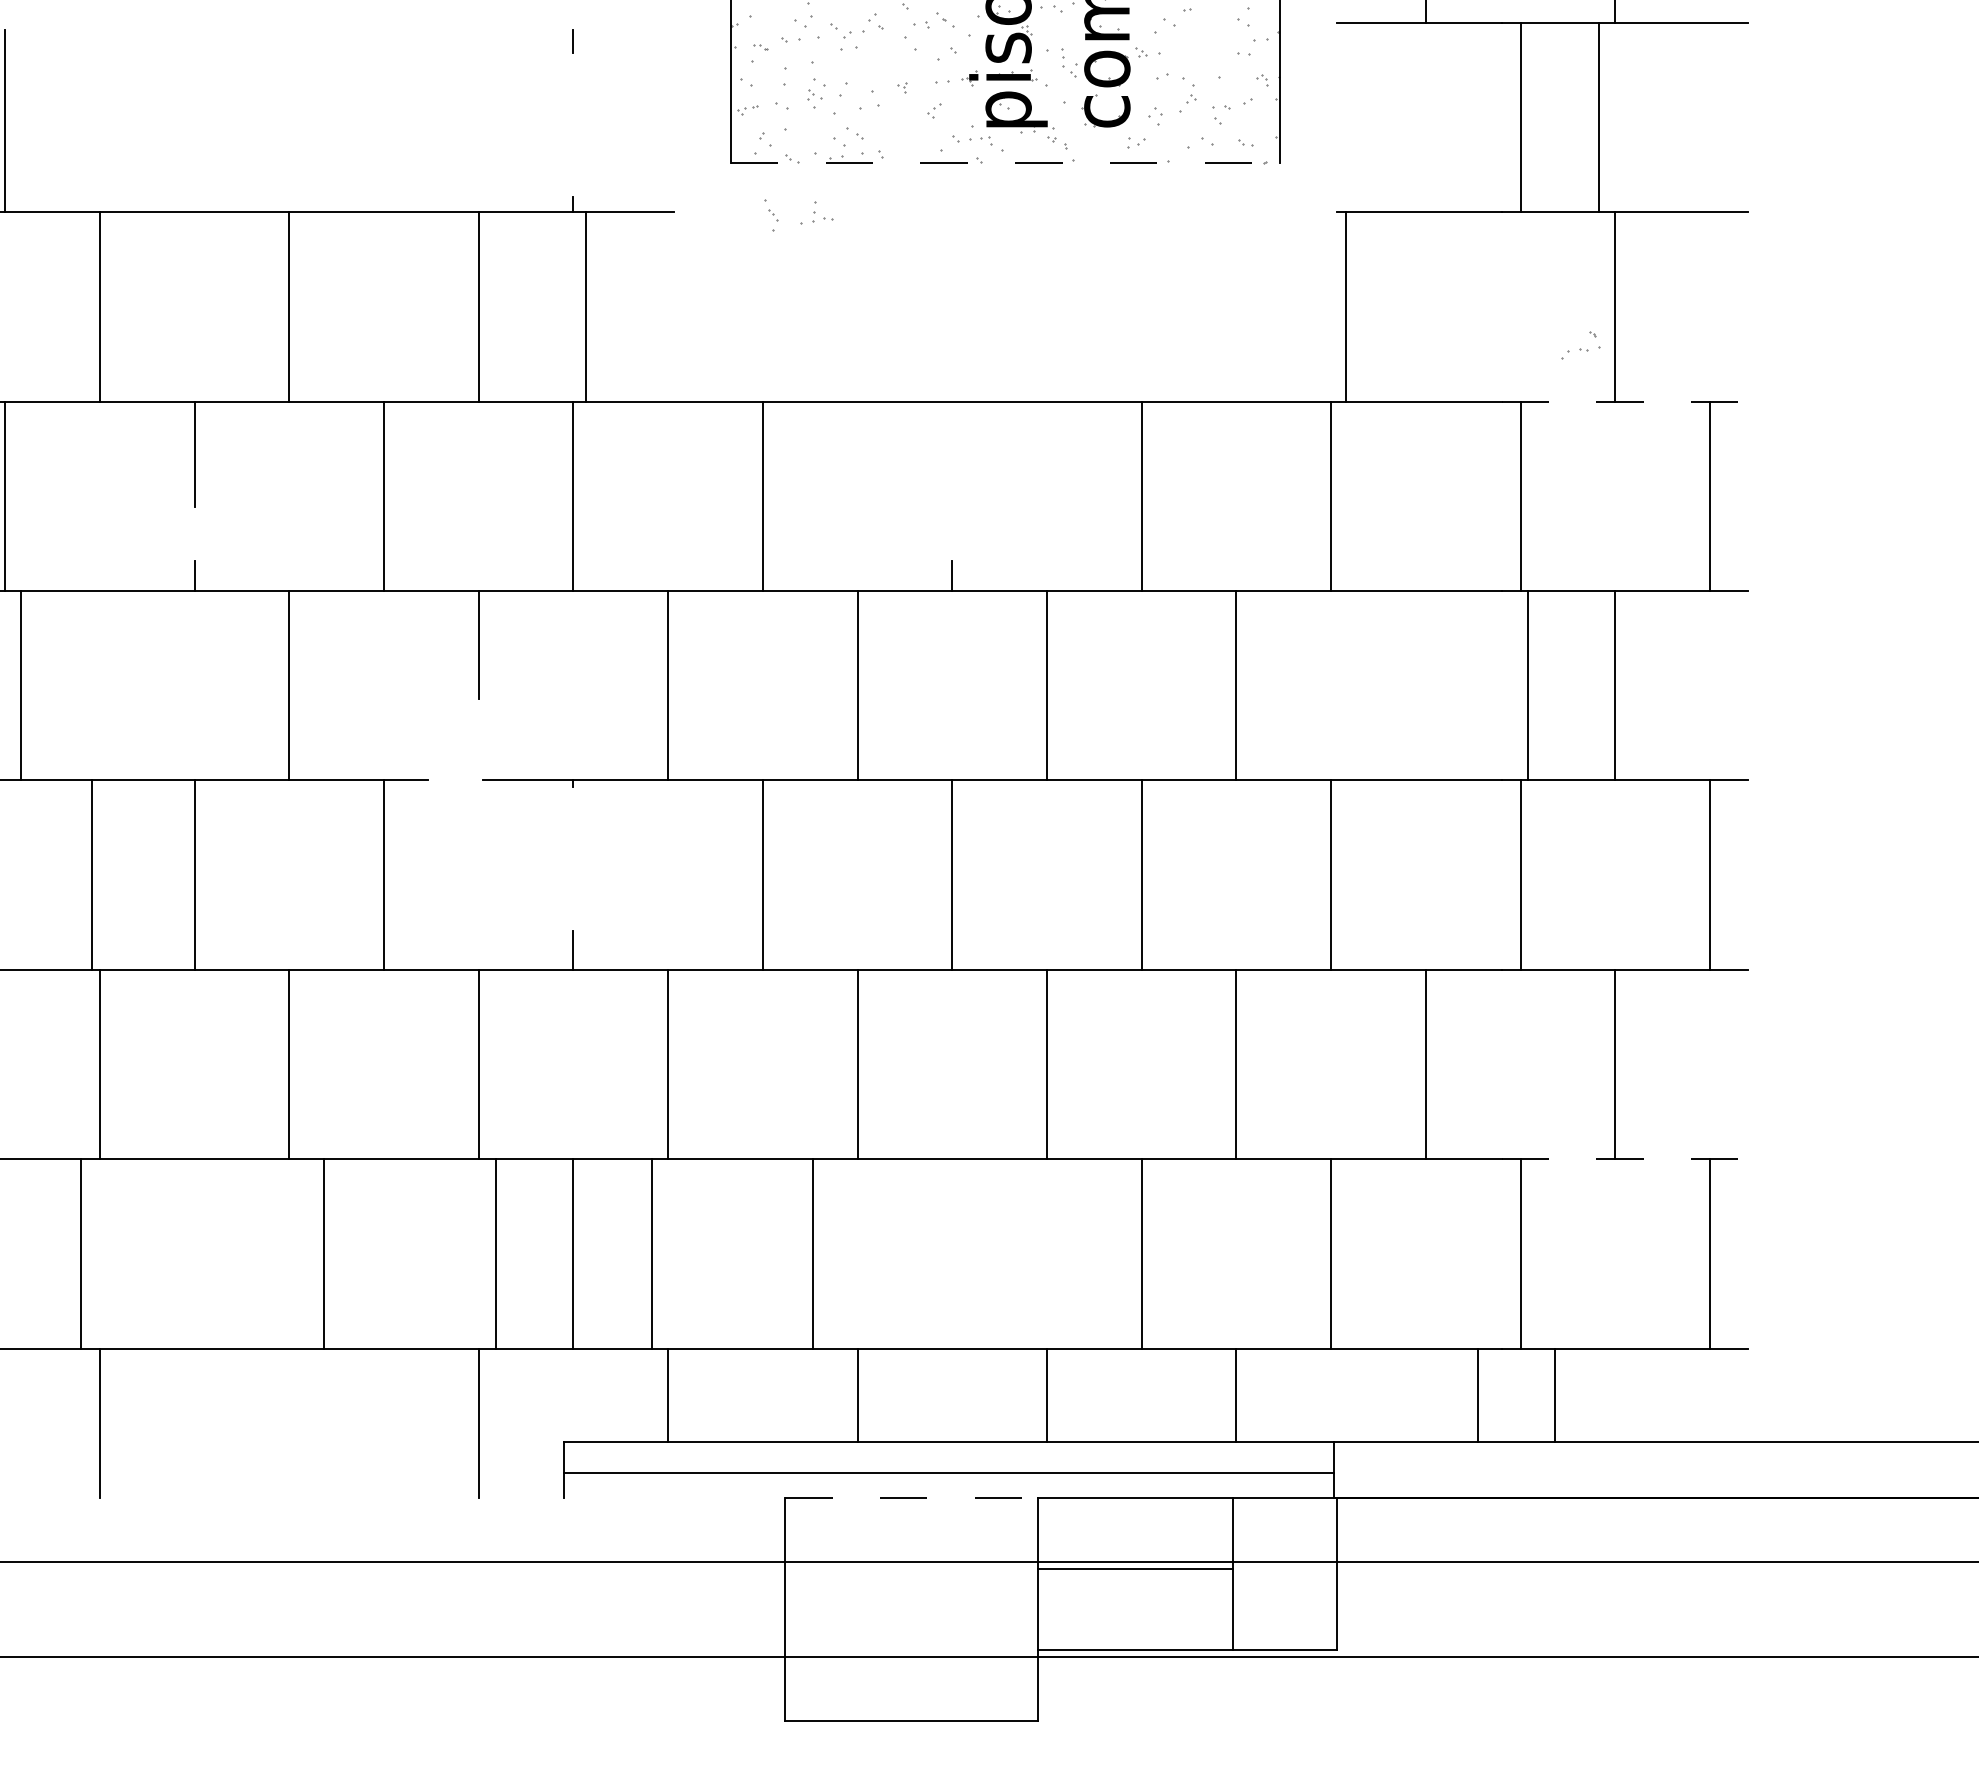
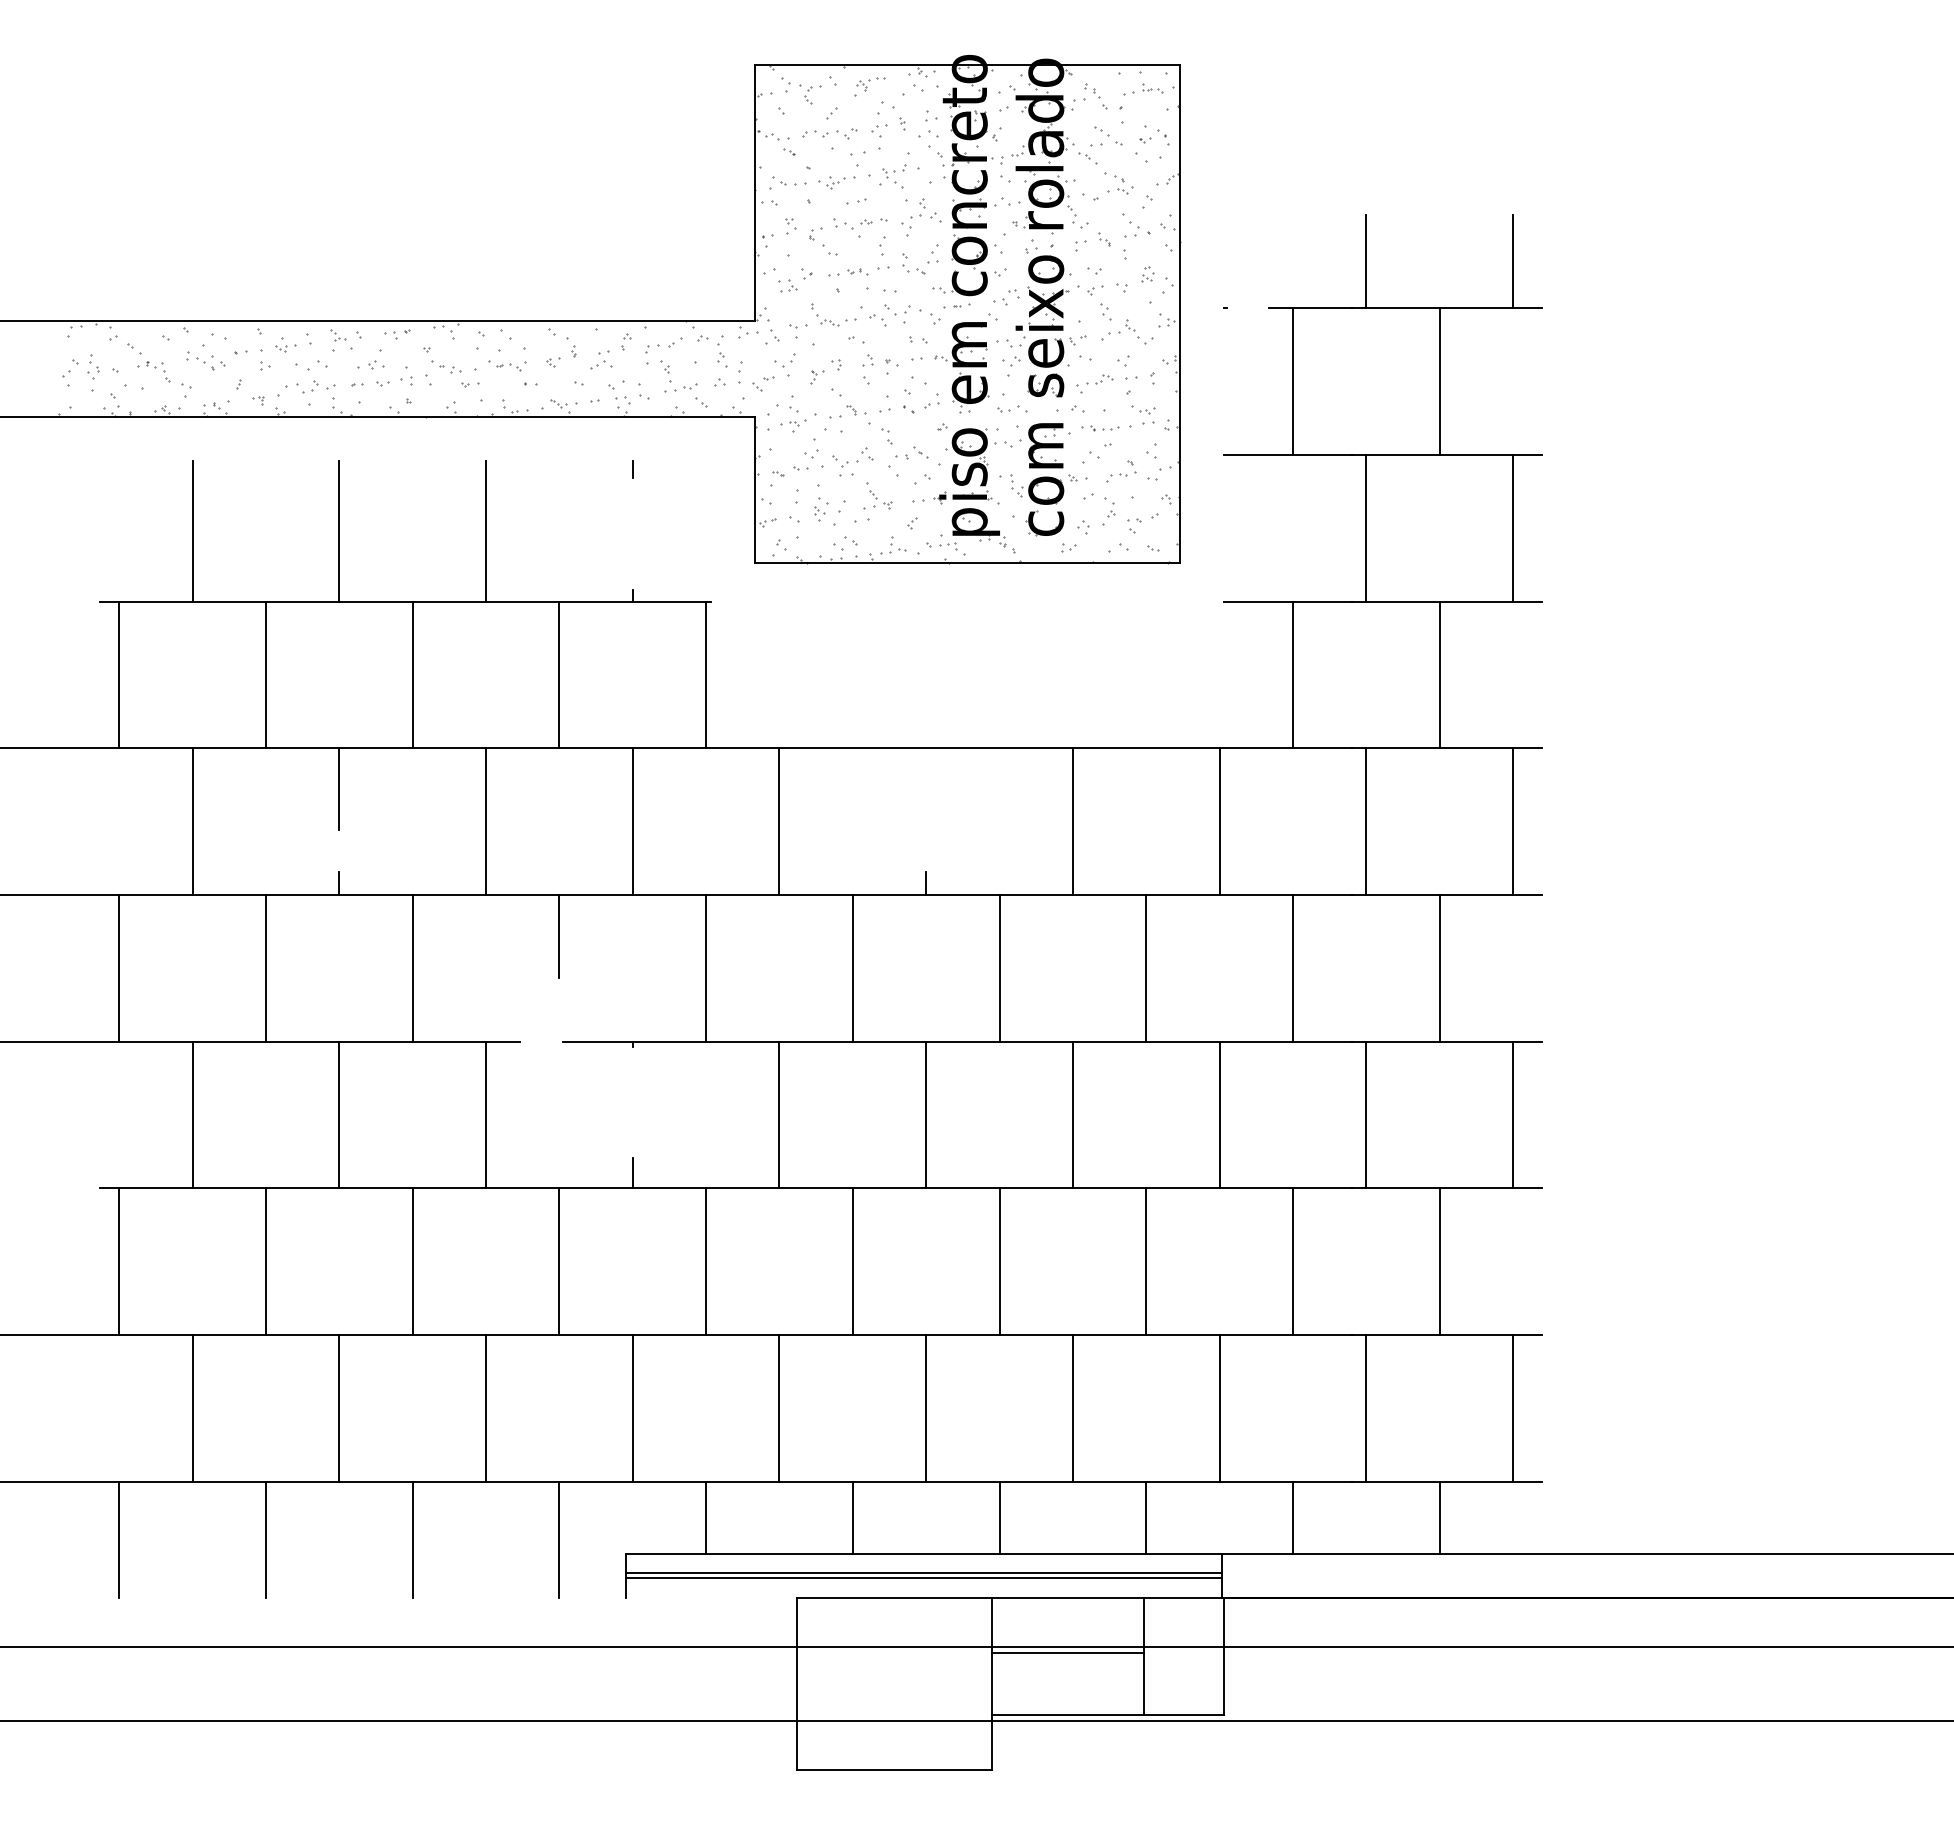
line: (1598, 116) -> (1512, 527), moved
line: (194, 120) -> (339, 530), added
line: (384, 120) -> (486, 530), added
line: (1005, 163) -> (967, 563), dashed -> solid
part: (817, 213) -> (893, 545), moved
part: (770, 214) -> (871, 494), moved
line: (586, 306) -> (706, 674), moved
line: (1345, 306) -> (1292, 674), moved
part: (1581, 346) -> (1121, 471), moved
line: (1625, 401) -> (1447, 748), dashed -> solid
line: (20, 684) -> (265, 967), moved
line: (1527, 684) -> (1292, 967), moved
line: (91, 874) -> (192, 1114), moved
line: (1625, 1159) -> (1447, 1335), dashed -> solid
line: (81, 1254) -> (192, 1408), moved
line: (323, 1254) -> (339, 1408), moved
line: (496, 1254) -> (486, 1408), moved
line: (651, 1254) -> (779, 1408), moved
line: (813, 1254) -> (926, 1408), moved
line: (1478, 1394) -> (1439, 1517), moved
line: (1554, 1394) -> (1292, 1517), moved
line: (289, 1423) -> (412, 1539), added
line: (948, 1465) -> (923, 1572), added
line: (911, 1498) -> (894, 1597), dashed -> solid

